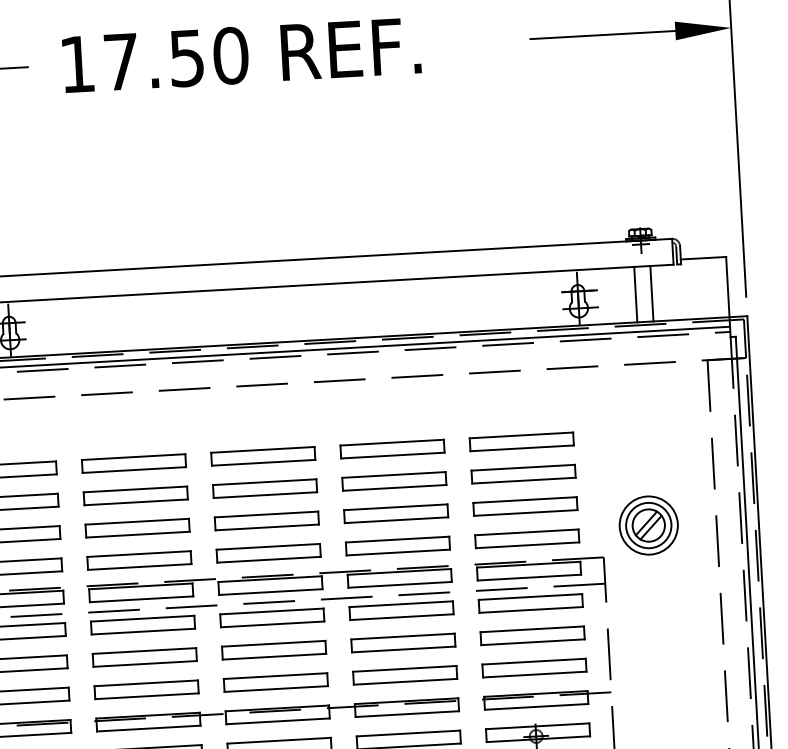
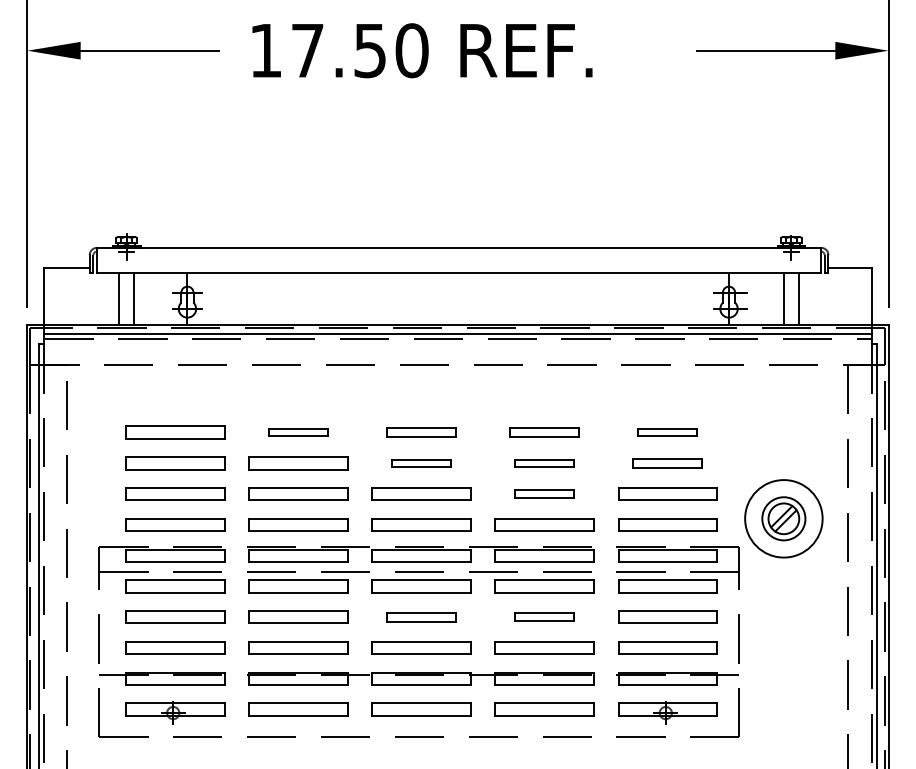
part: (521, 441) -> (667, 432), size x0.6
part: (392, 448) -> (544, 432), size x0.7
part: (263, 456) -> (421, 432), size x0.7
part: (134, 463) -> (298, 432), size x0.6
part: (523, 474) -> (667, 463), size x0.7
part: (394, 481) -> (544, 463), size x0.6
part: (265, 488) -> (421, 463), size x0.6
part: (395, 513) -> (544, 493), size x0.6
circle: (648, 525) -> (783, 518), size x1.4
part: (403, 642) -> (544, 616), size x0.6
part: (274, 649) -> (421, 616), size x0.7

